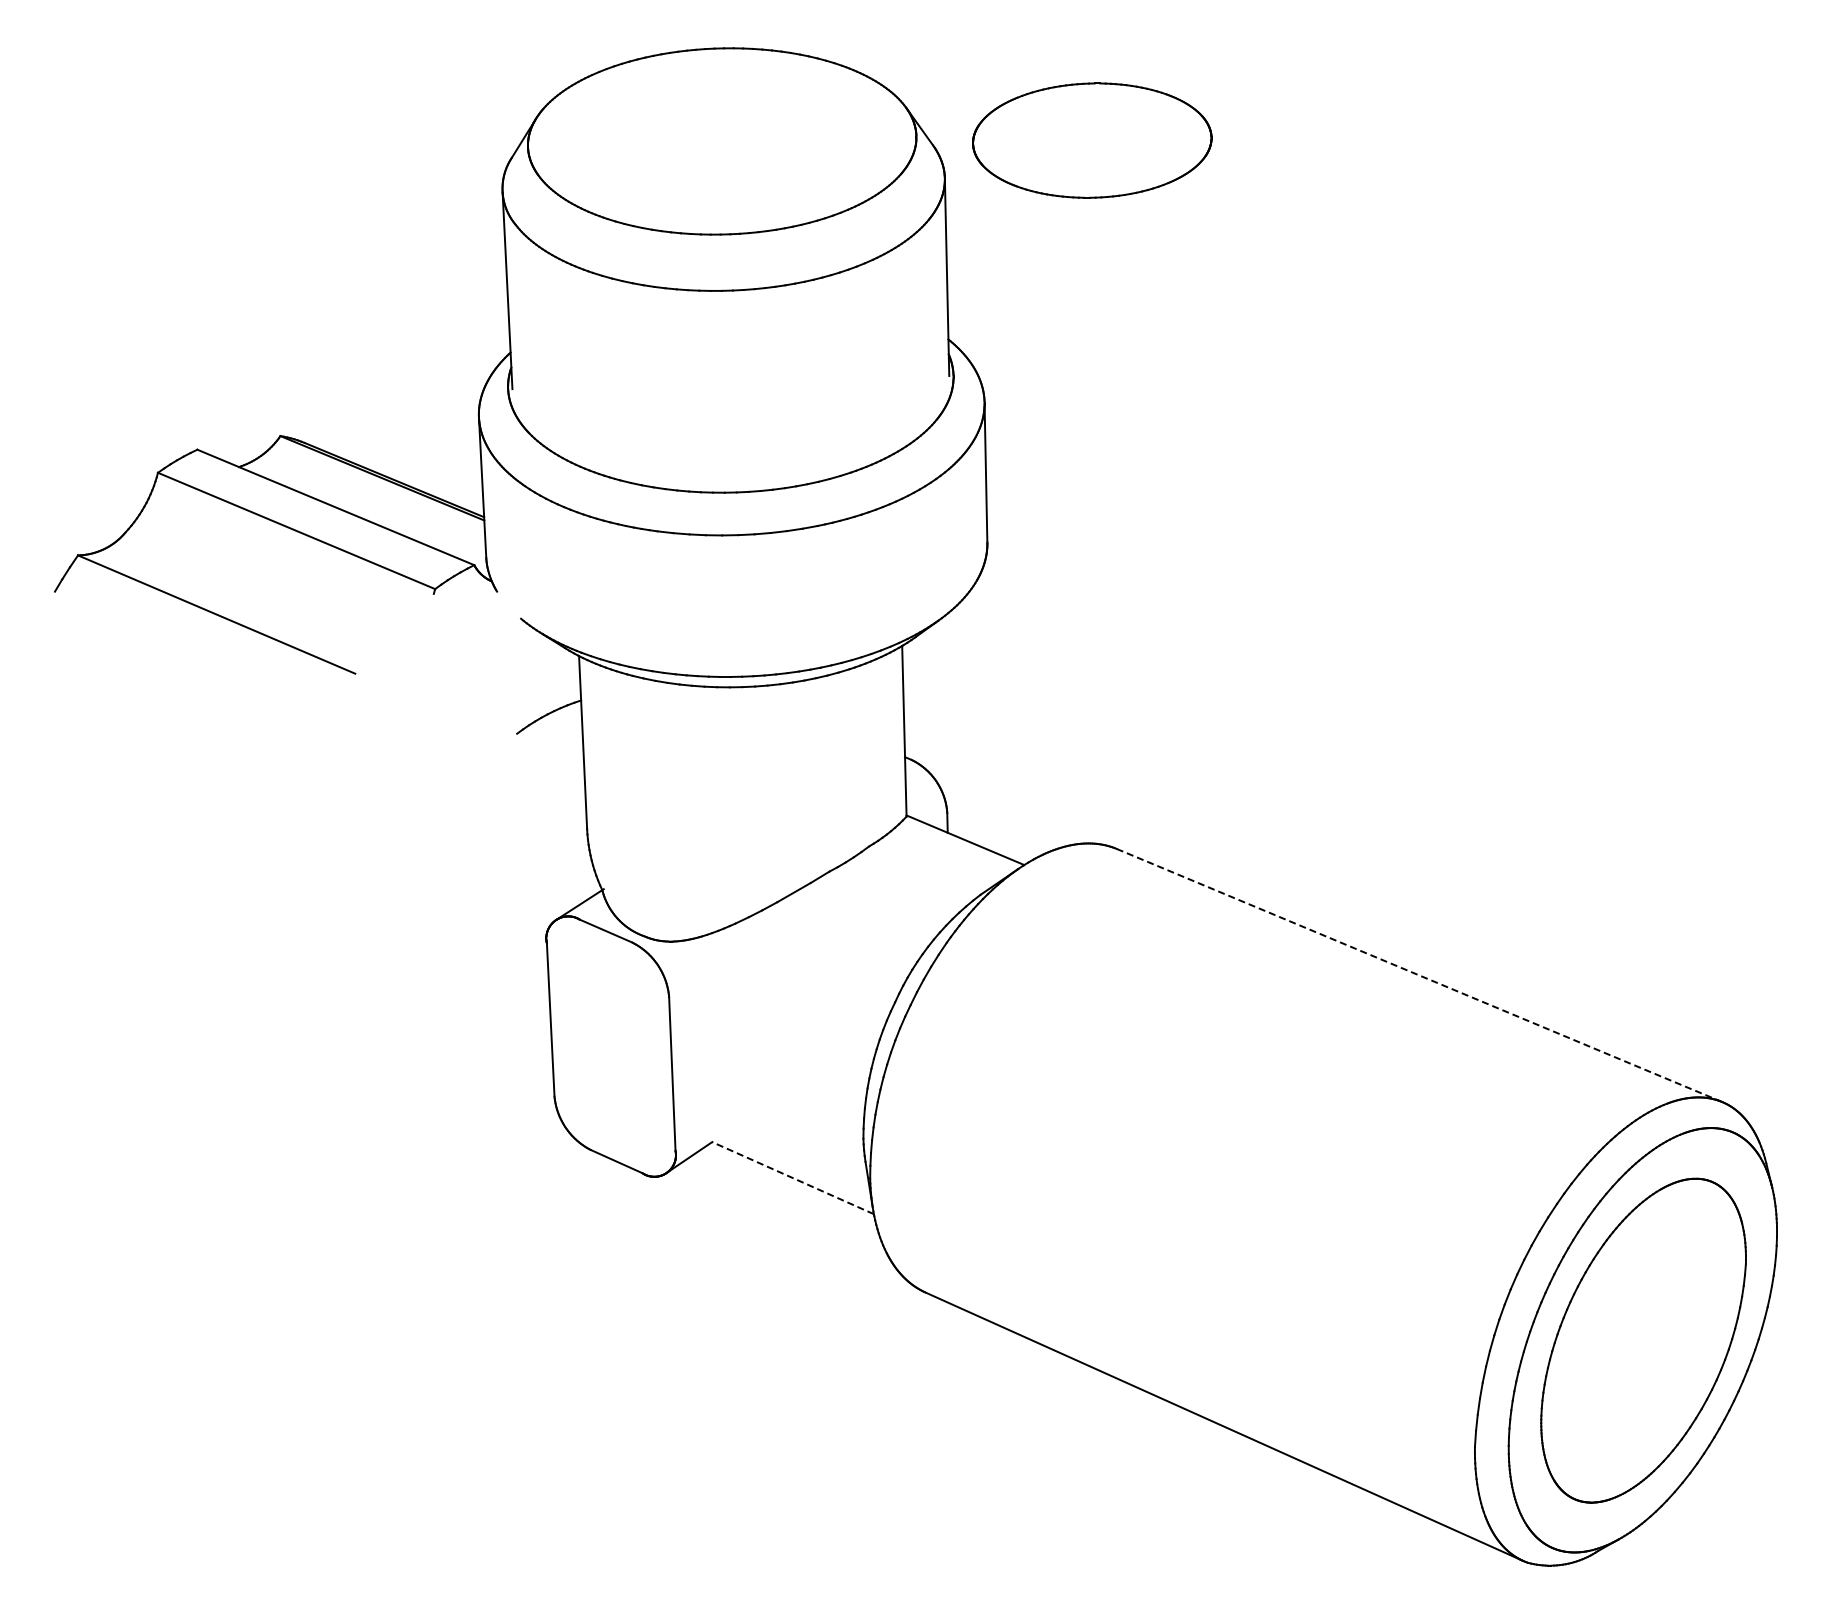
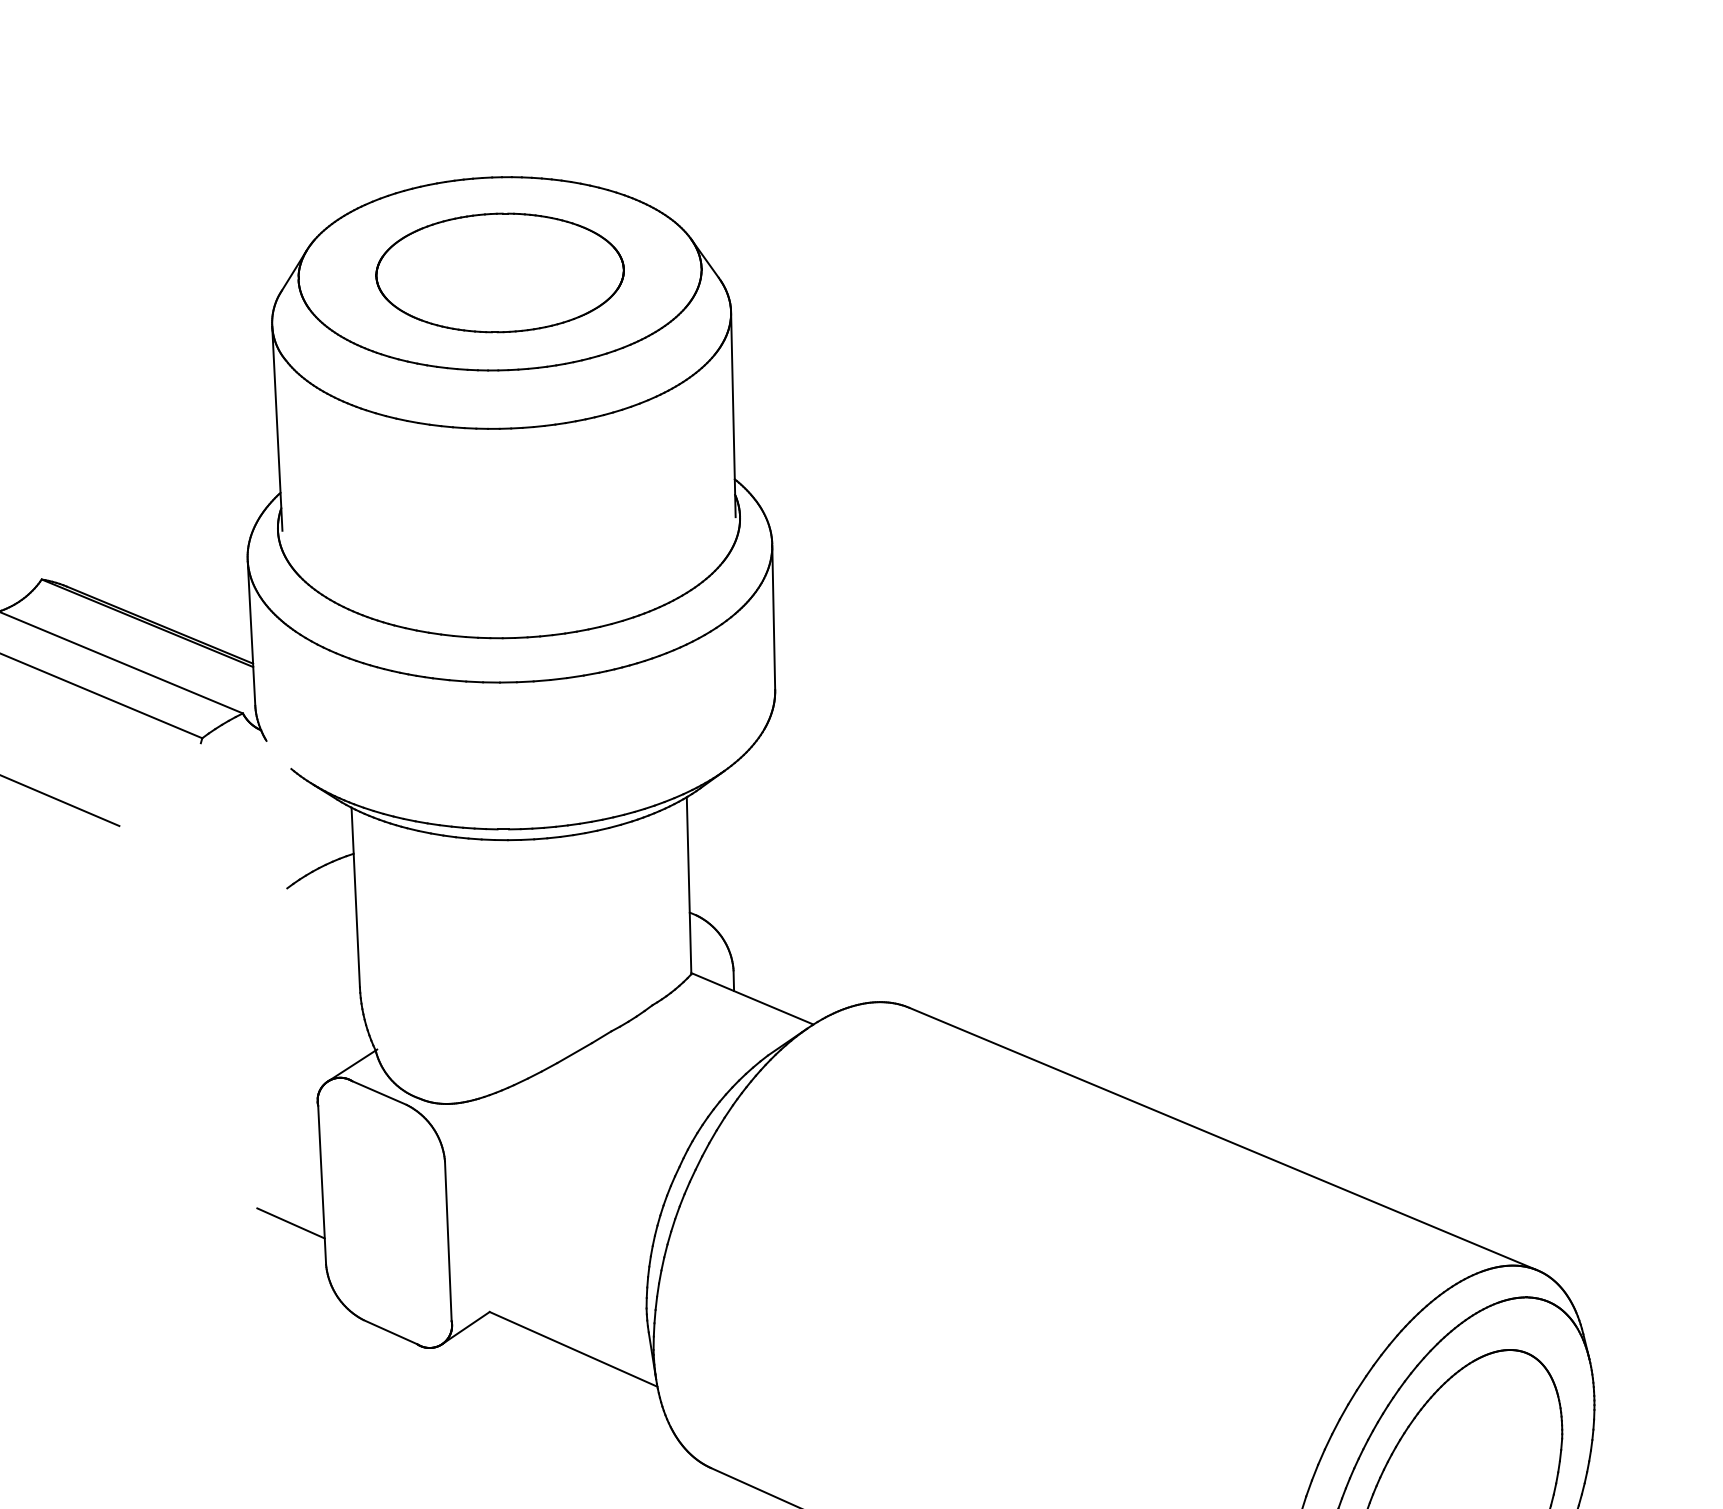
part: (1092, 140) -> (500, 272), moved
line: (1419, 975) -> (1223, 1139), dashed -> solid
line: (520, 1056) -> (290, 1223), added
line: (793, 1178) -> (574, 1349), dashed -> solid

